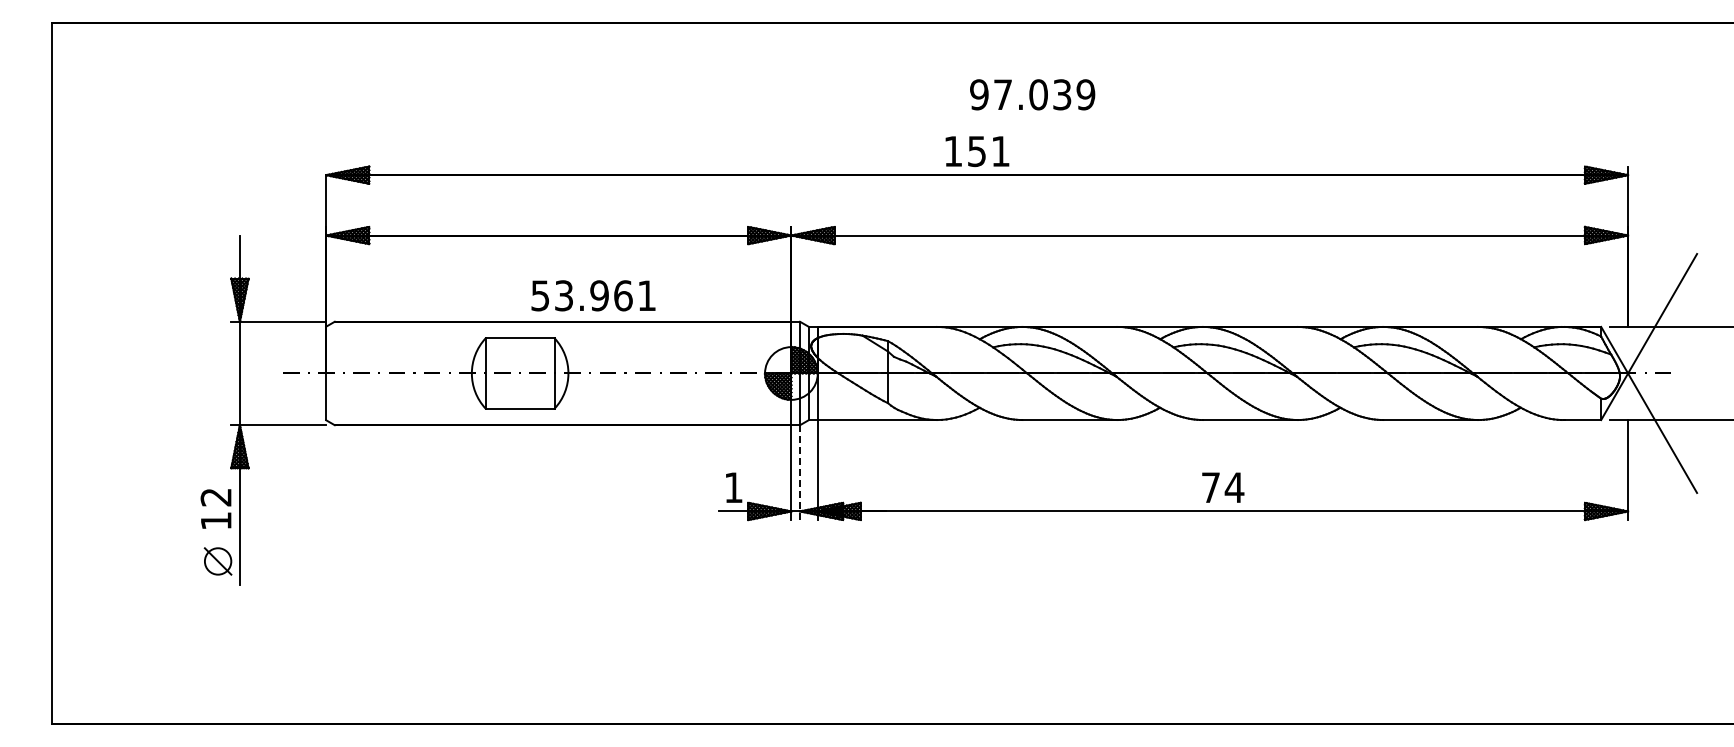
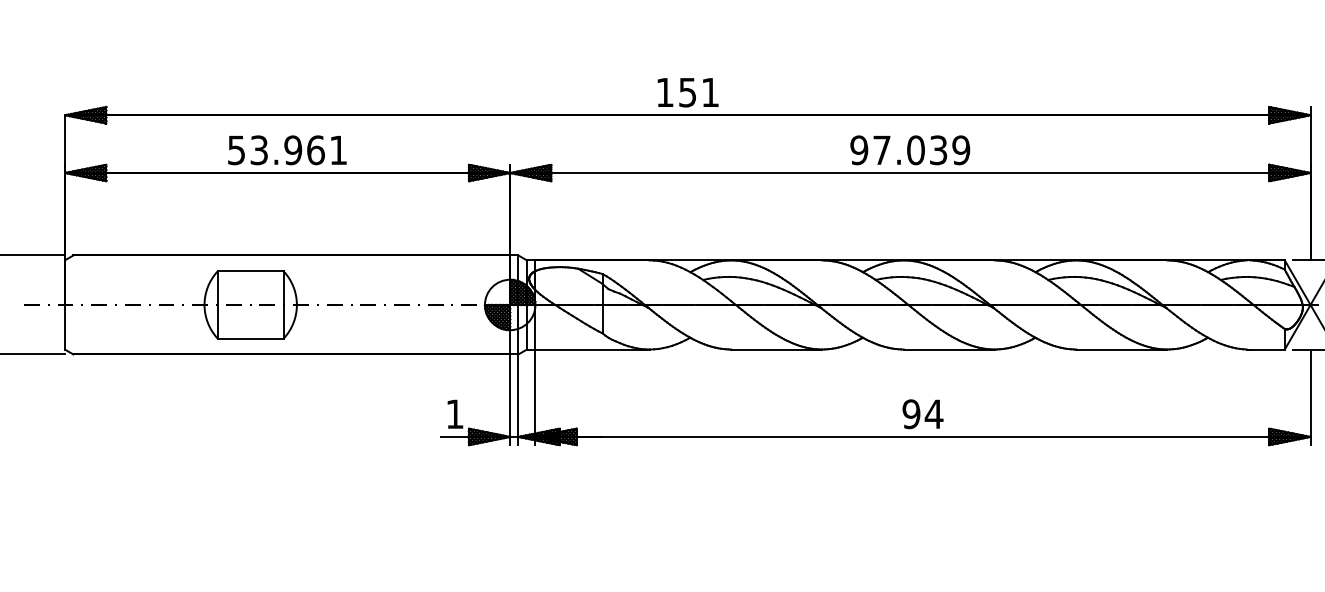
text: (1032, 94) -> (910, 150), moved
text: (593, 295) -> (287, 150), moved
line: (800, 472) -> (518, 399), dashed -> solid
text: (1210, 487) -> (911, 414), 74 -> 94

